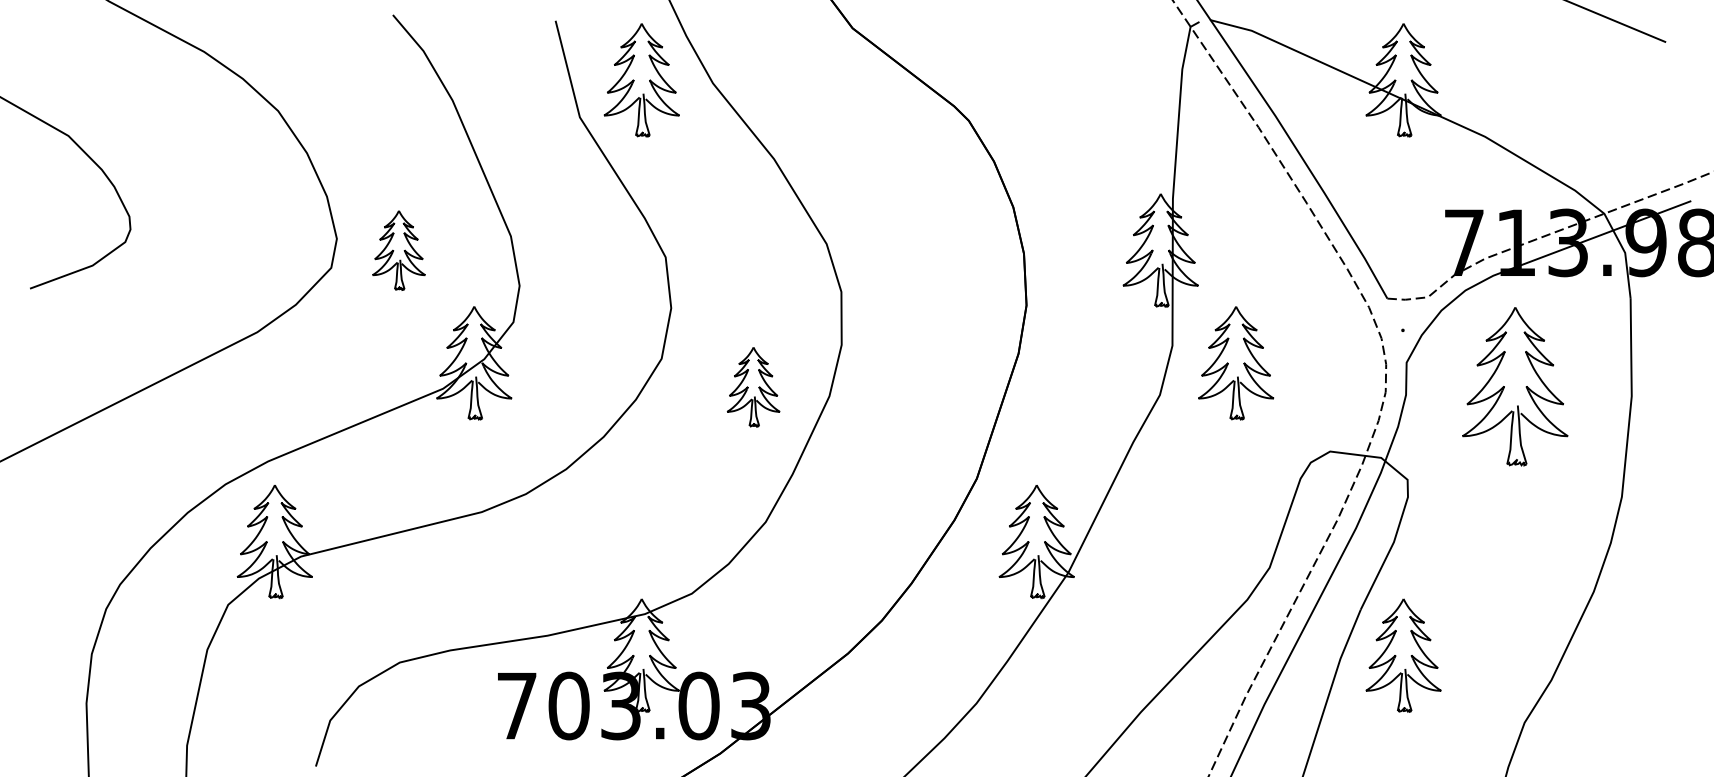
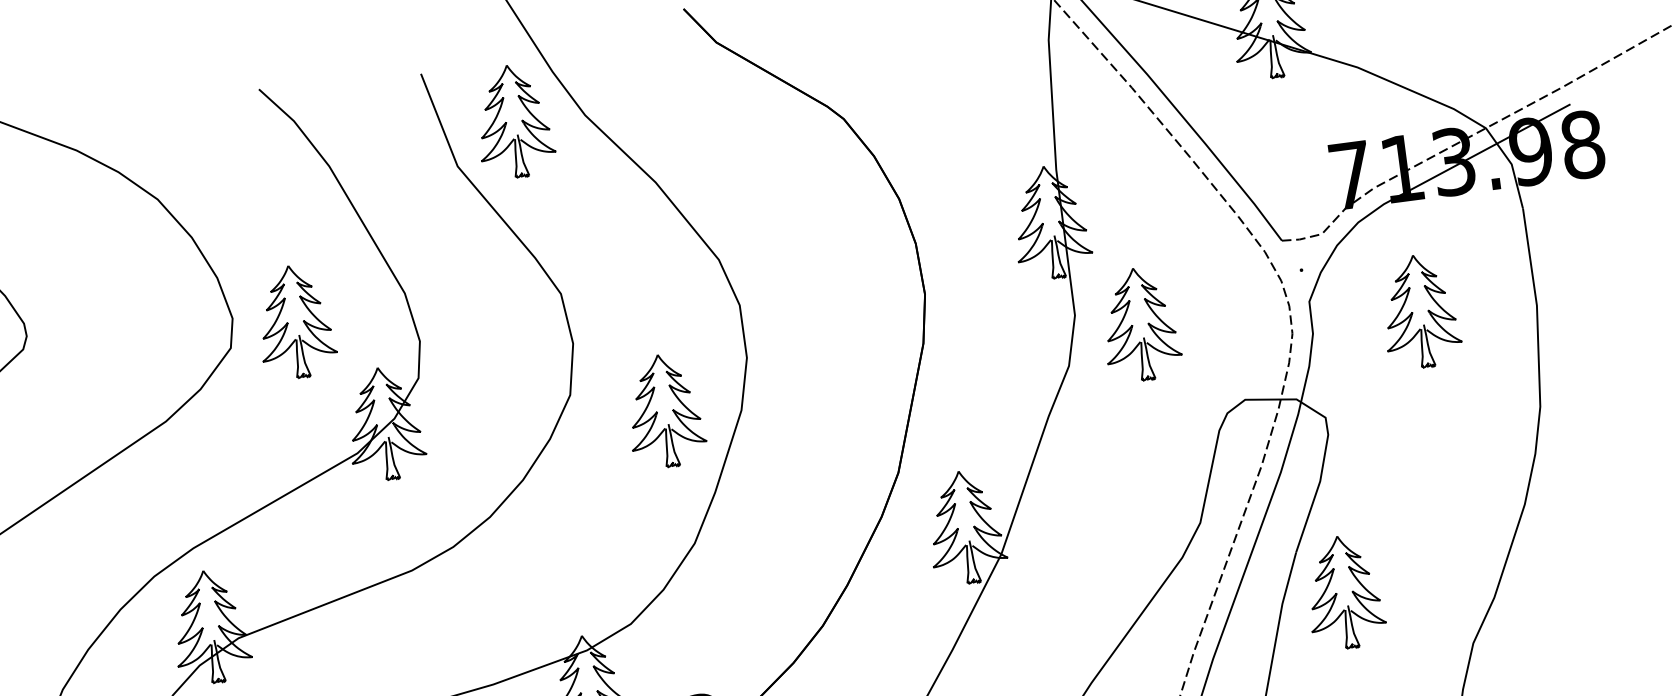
part: (398, 250) -> (295, 322), size x1.43
part: (753, 387) -> (665, 411), size x1.43
part: (1515, 387) -> (1420, 312), size x0.71

